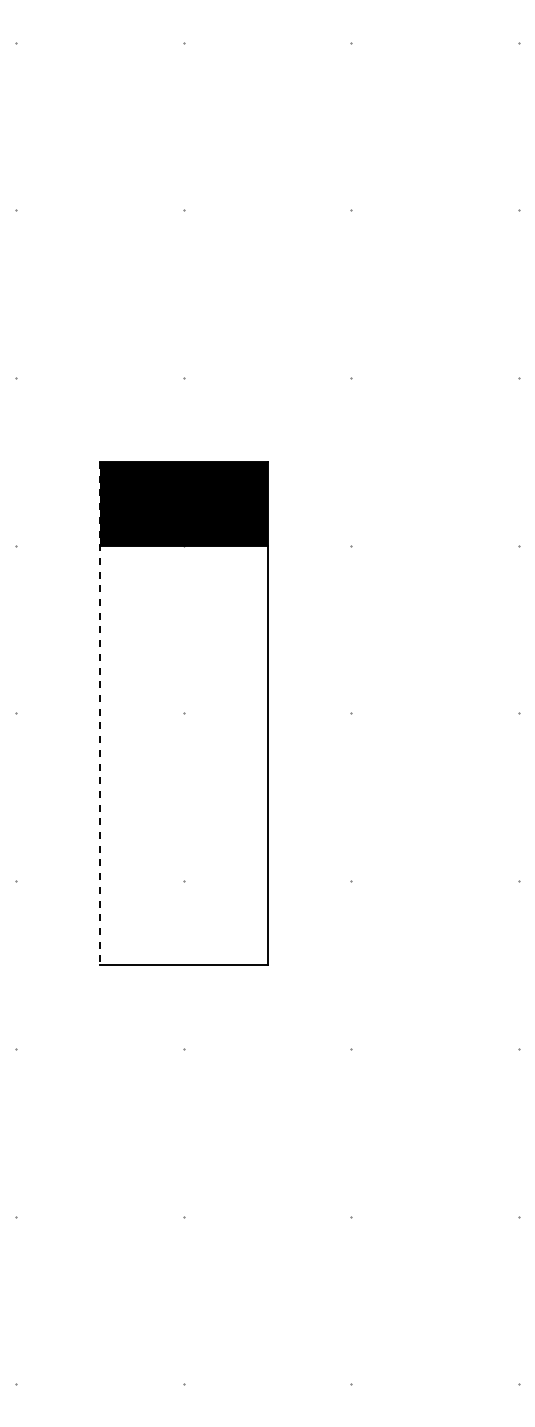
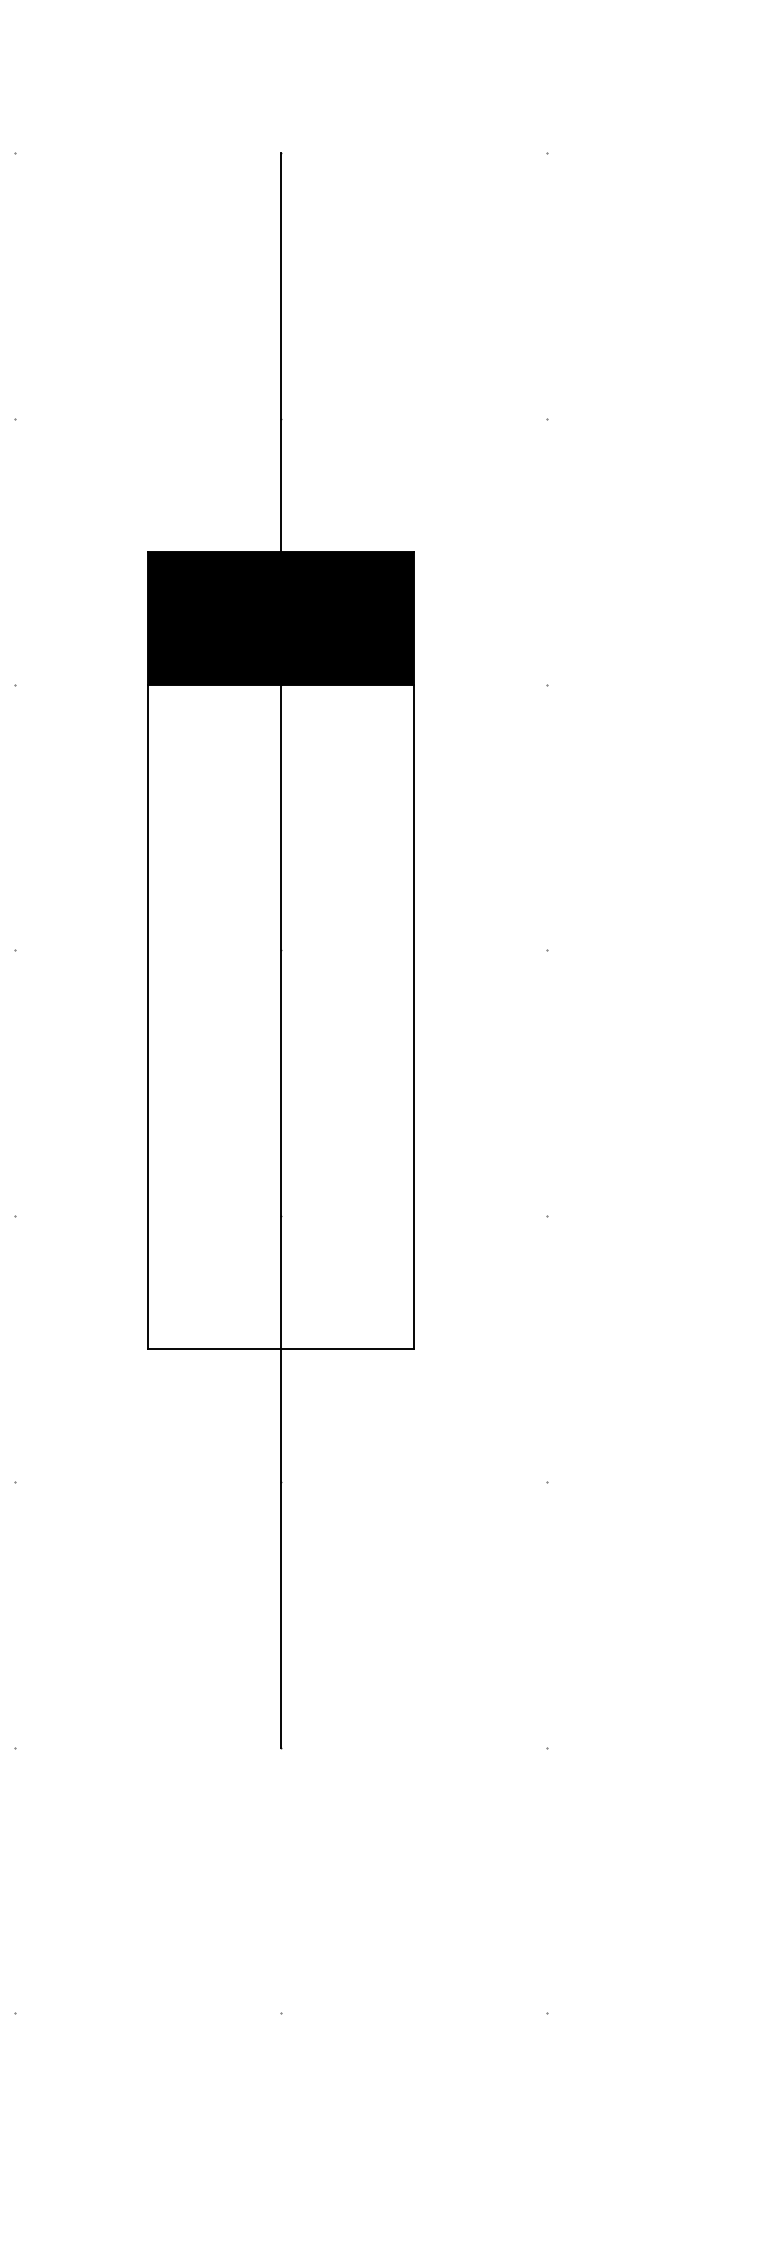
line: (99, 713) -> (147, 950), dashed -> solid
line: (183, 713) -> (280, 950), added

